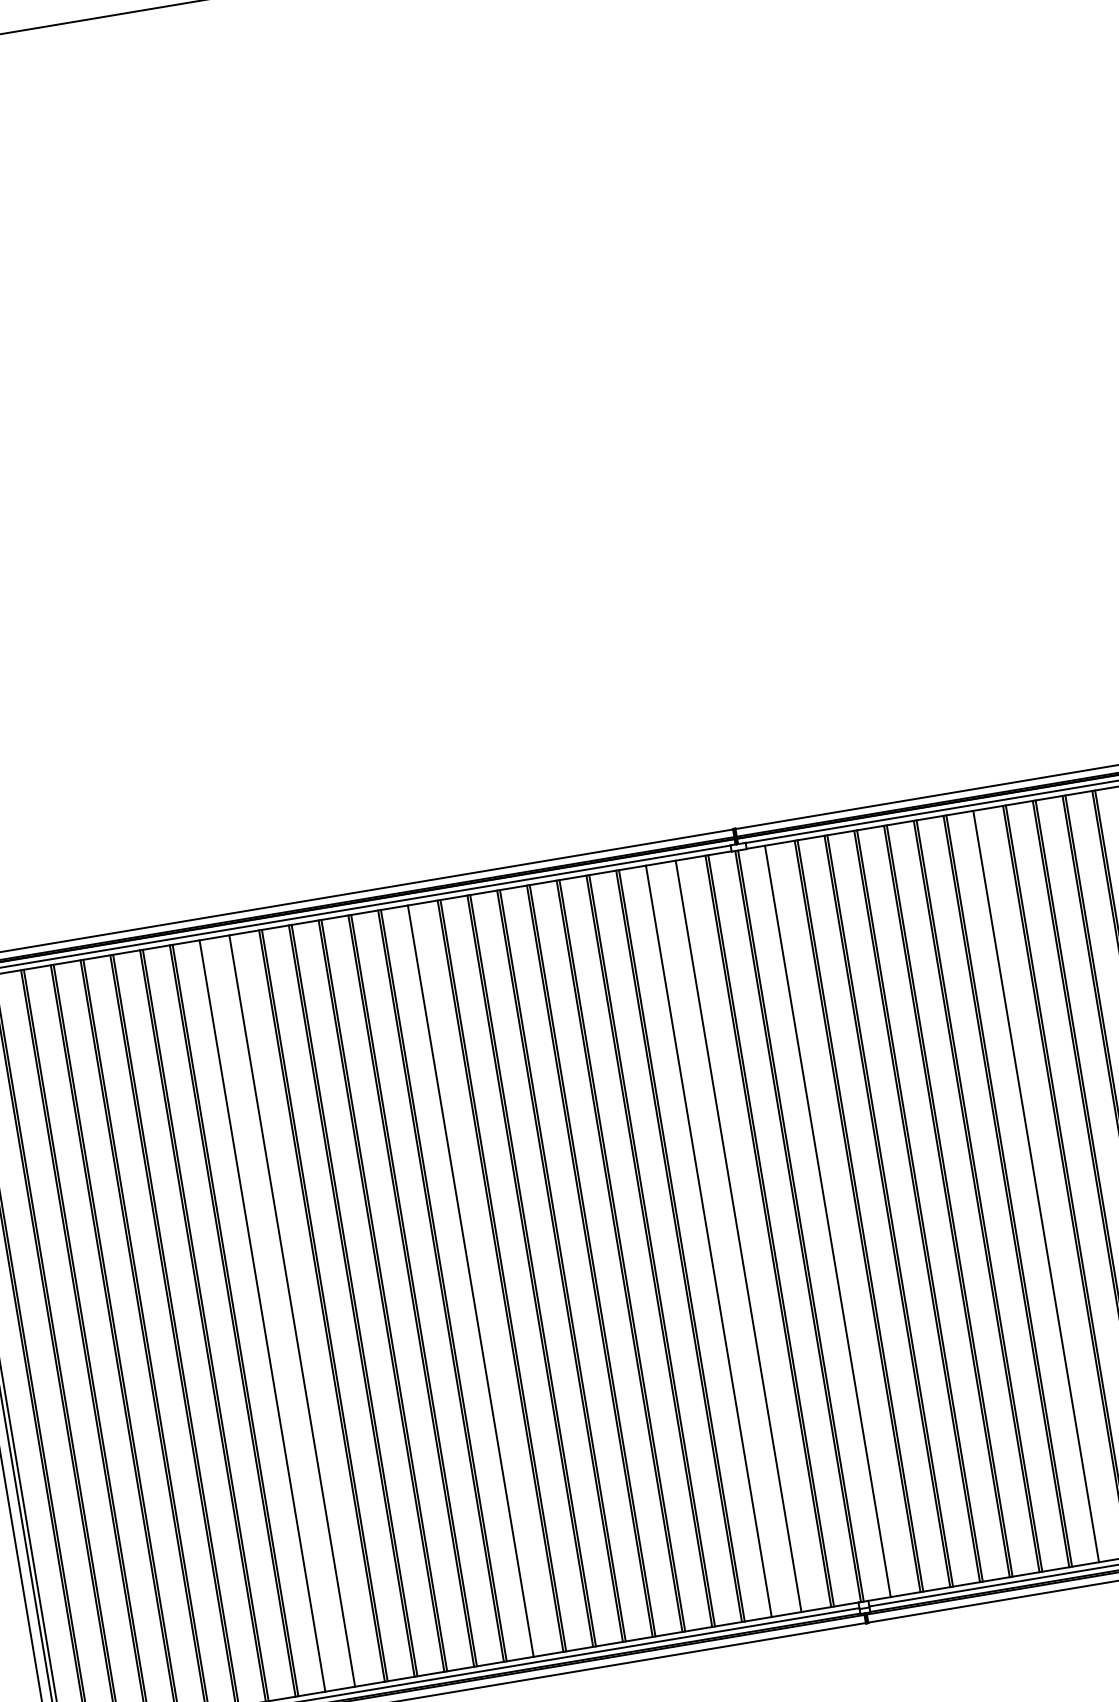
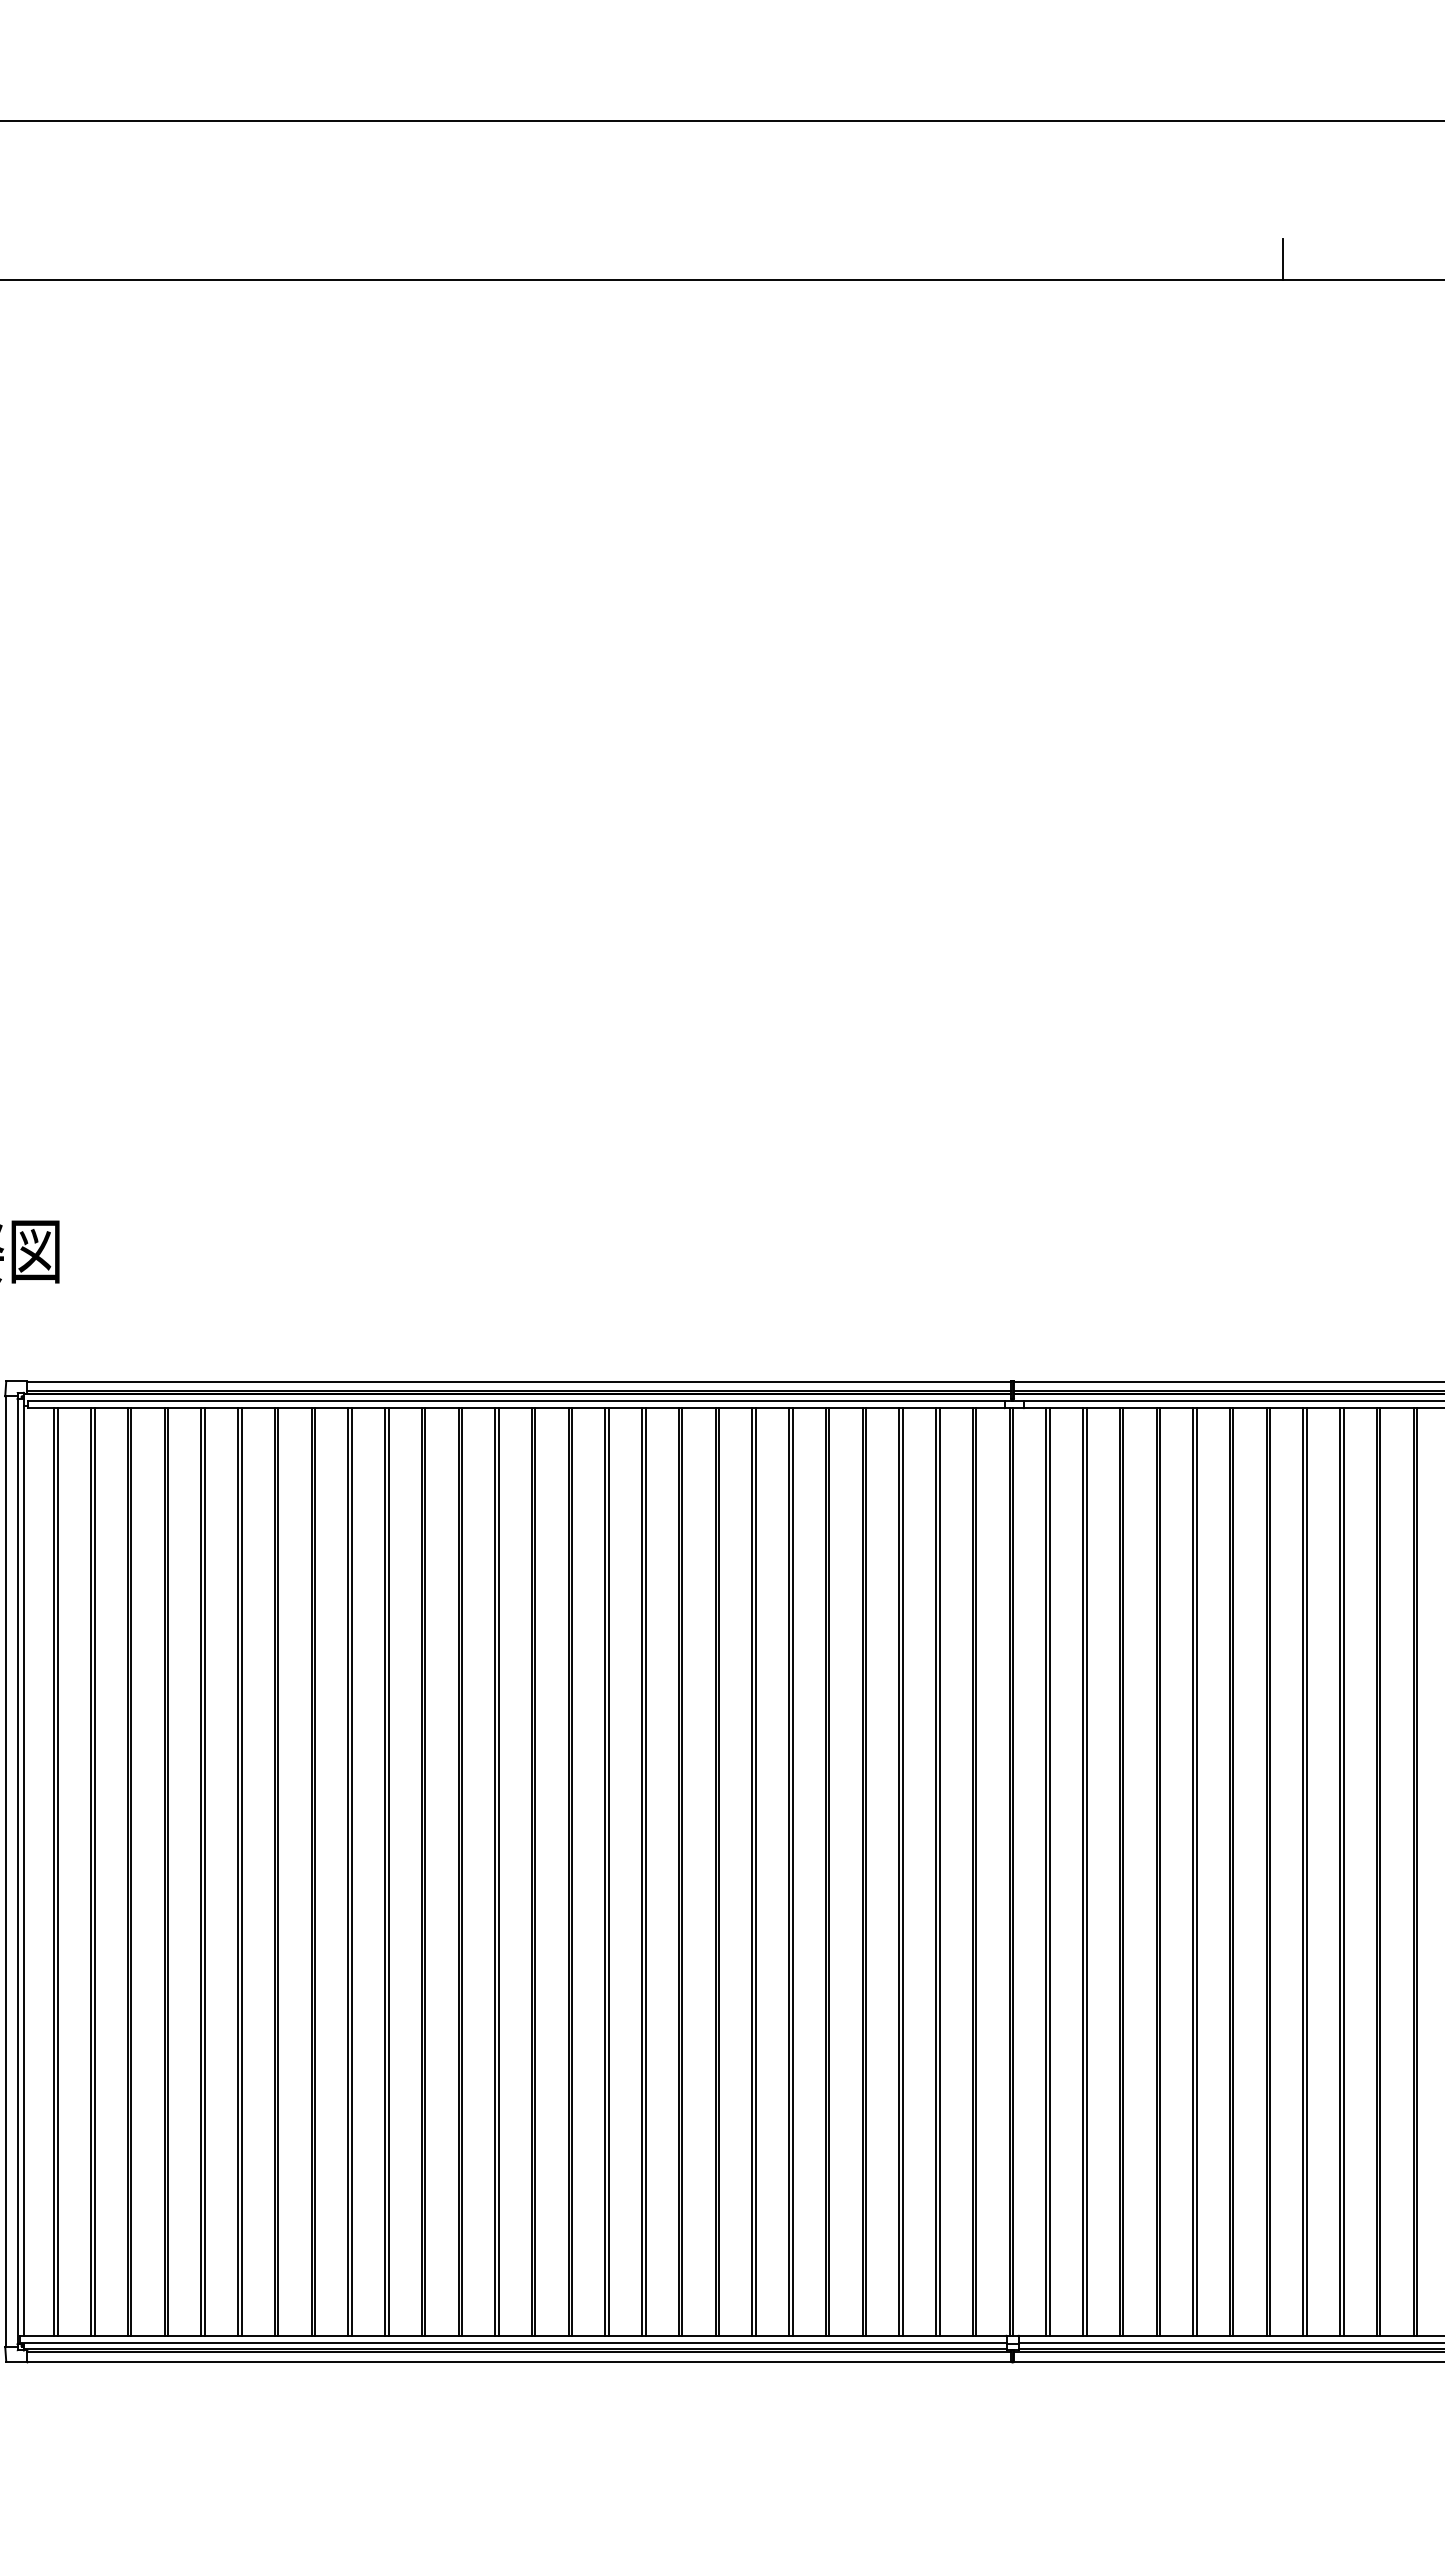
line: (1038, 1185) -> (1306, 1871), added
line: (830, 1220) -> (1049, 1871), added
line: (741, 1235) -> (939, 1871), added
line: (711, 1240) -> (902, 1871), added
line: (473, 1280) -> (608, 1871), added
line: (294, 1310) -> (388, 1871), added
line: (265, 1315) -> (351, 1871), added

